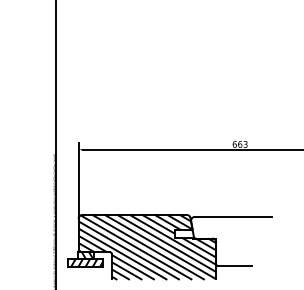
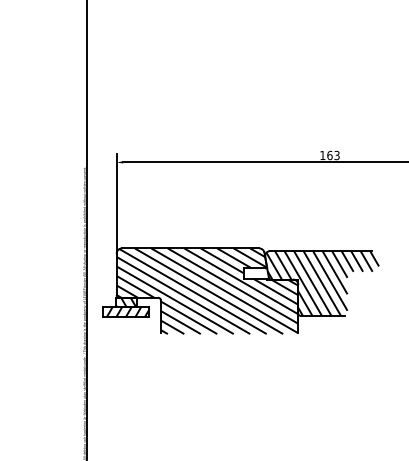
text: (234, 144) -> (322, 155), 663 -> 163
hatch: (234, 241) -> (322, 283), added

